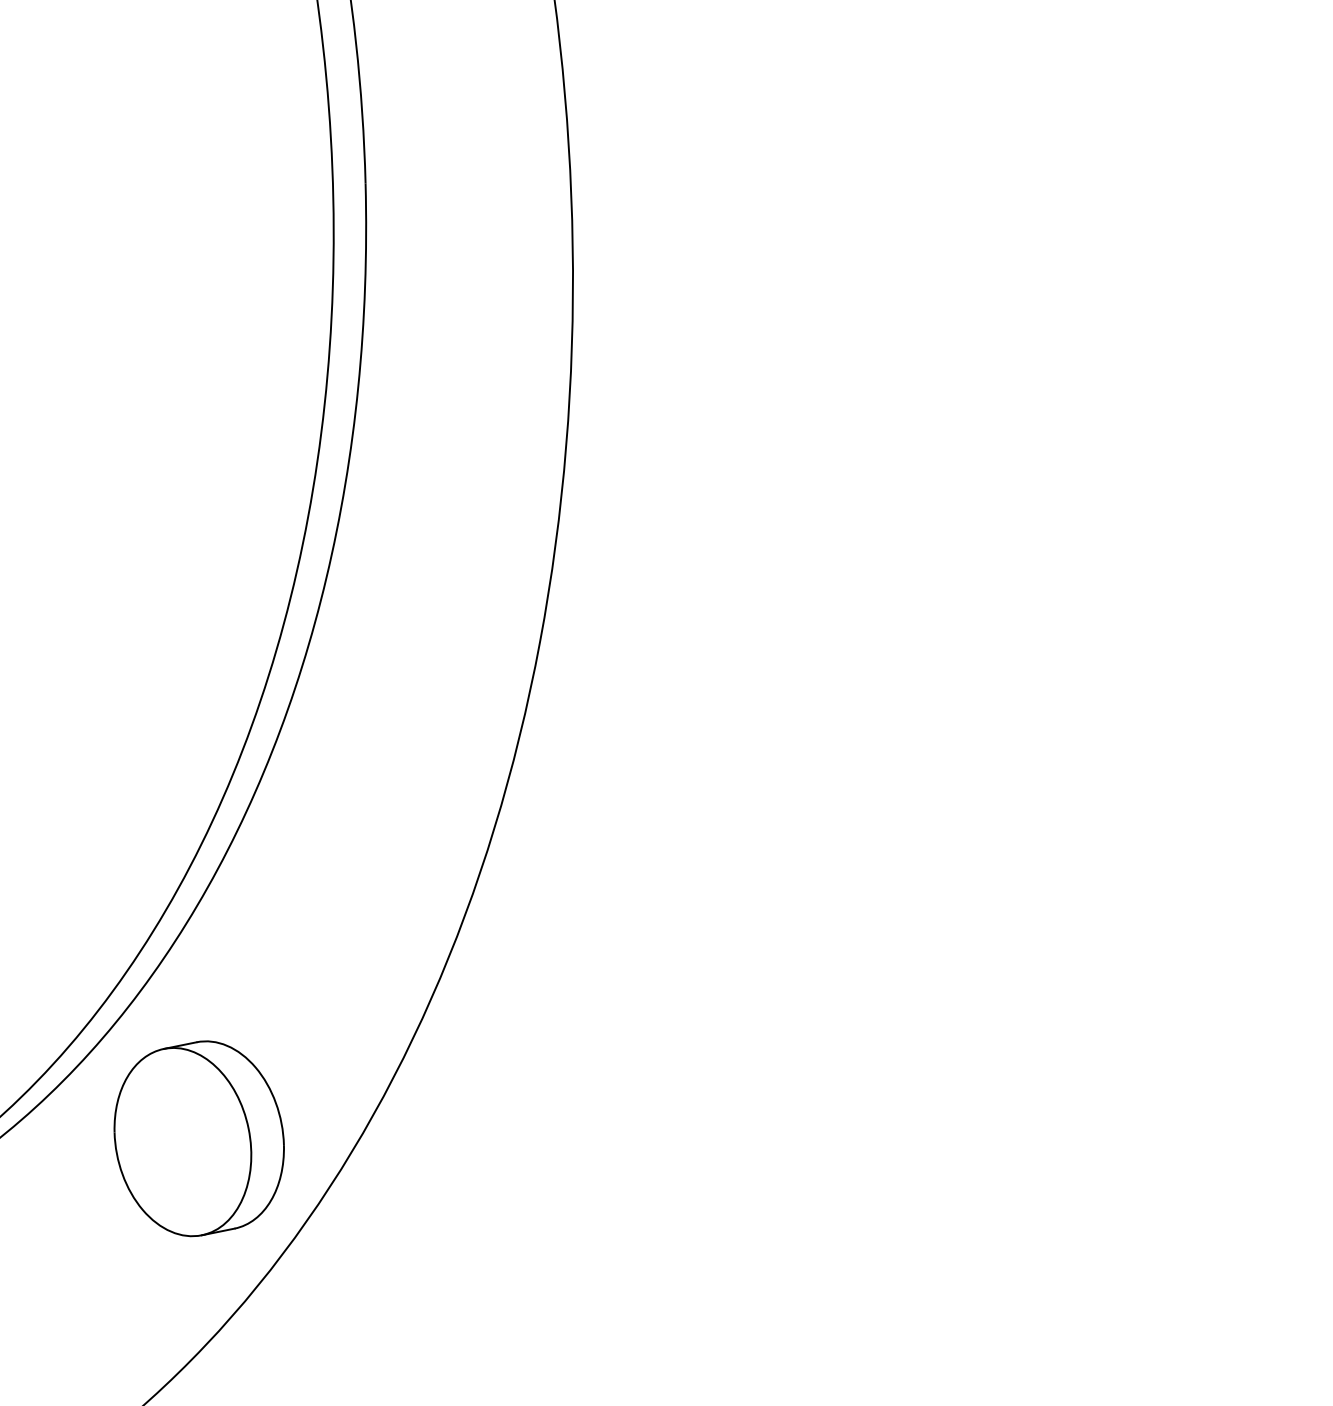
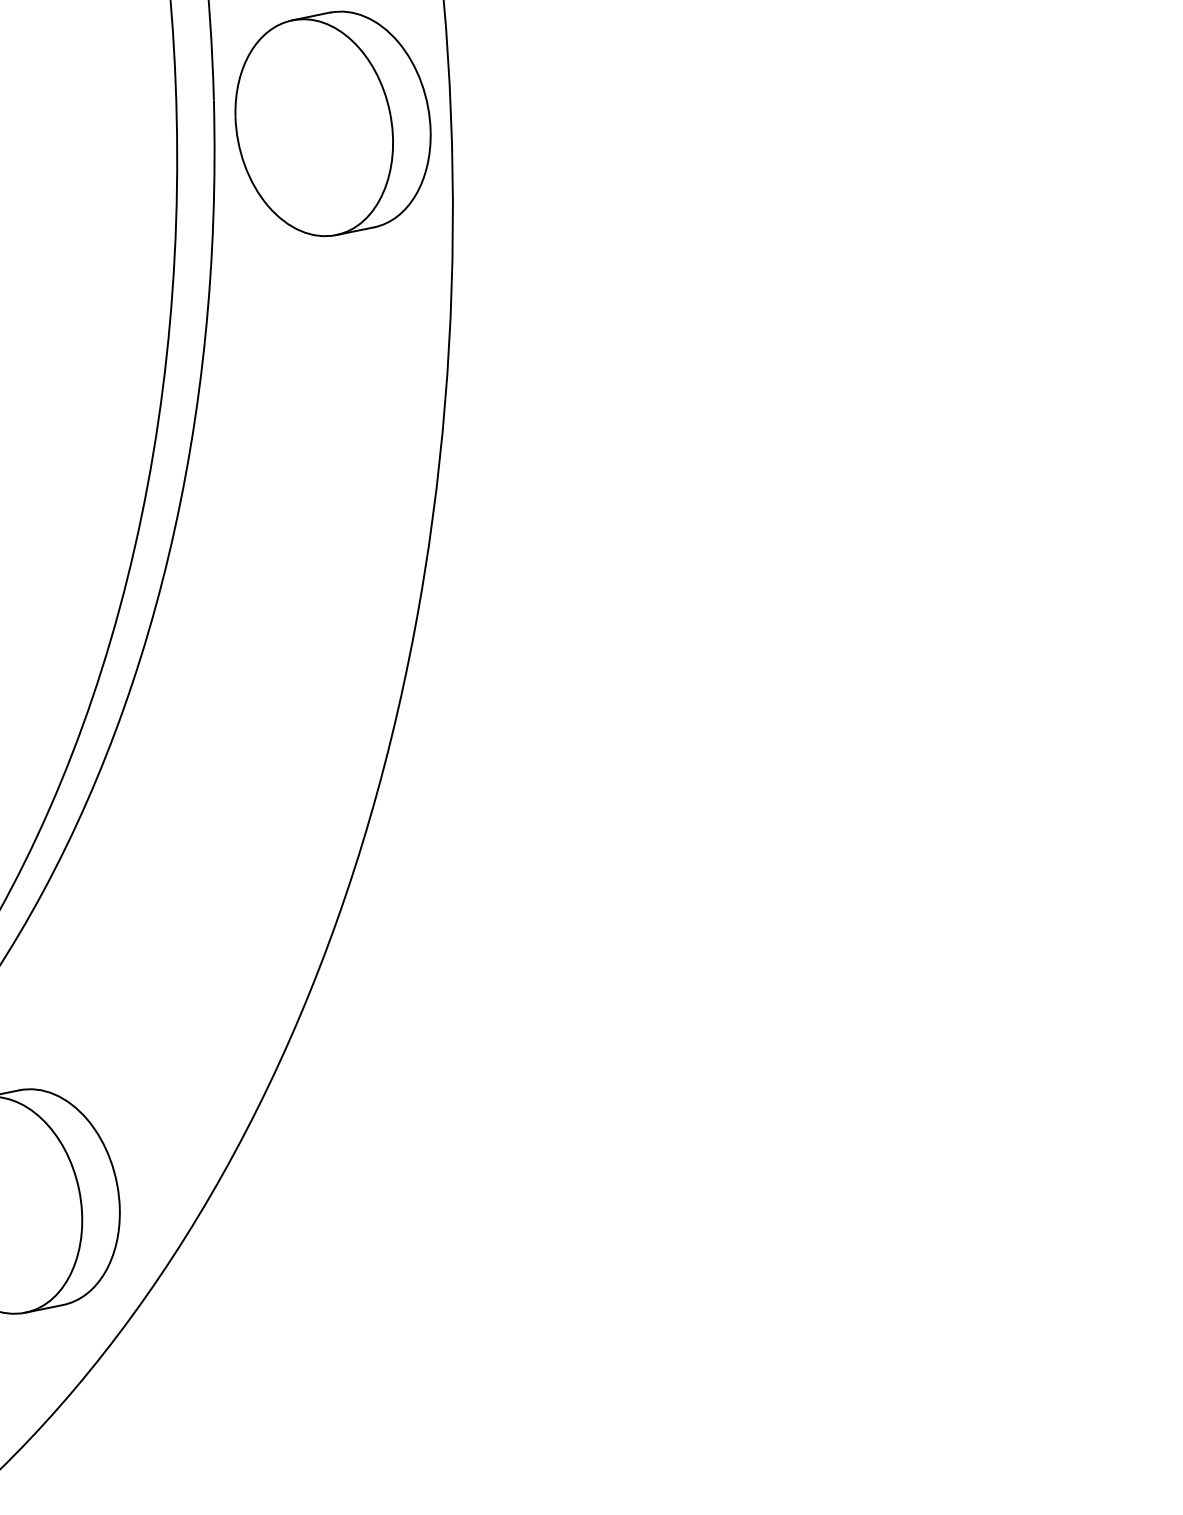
part: (468, 203) -> (332, 123), added

